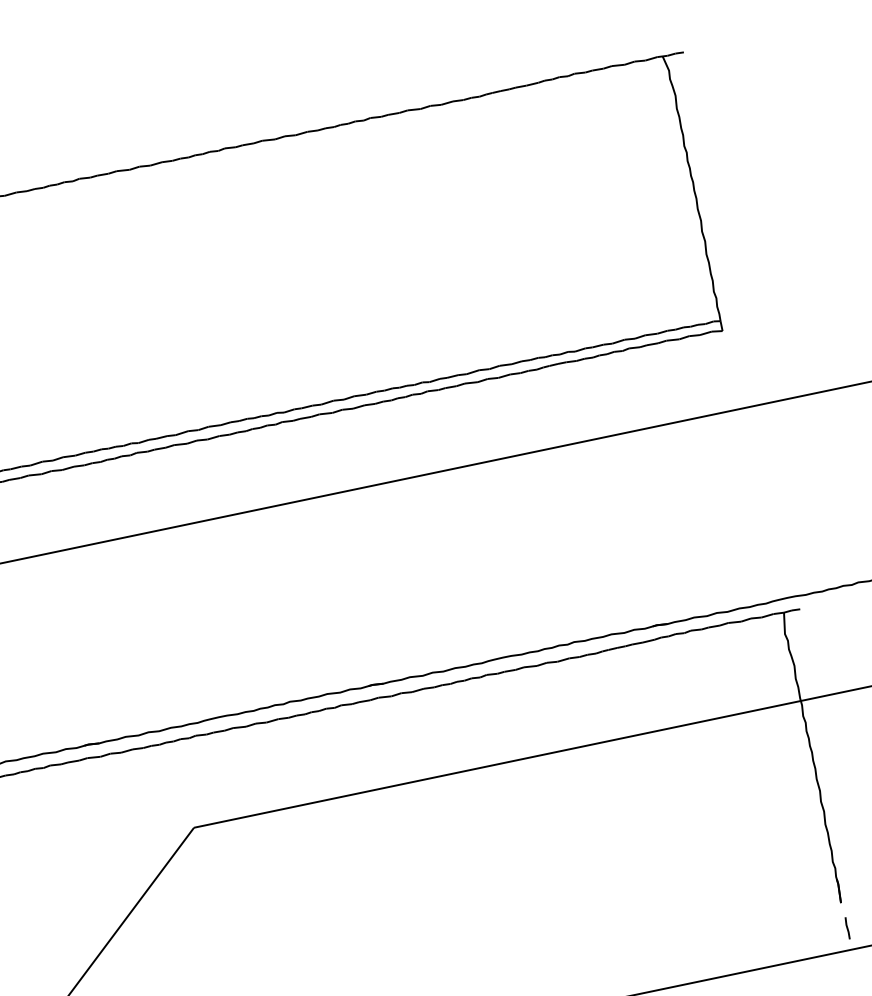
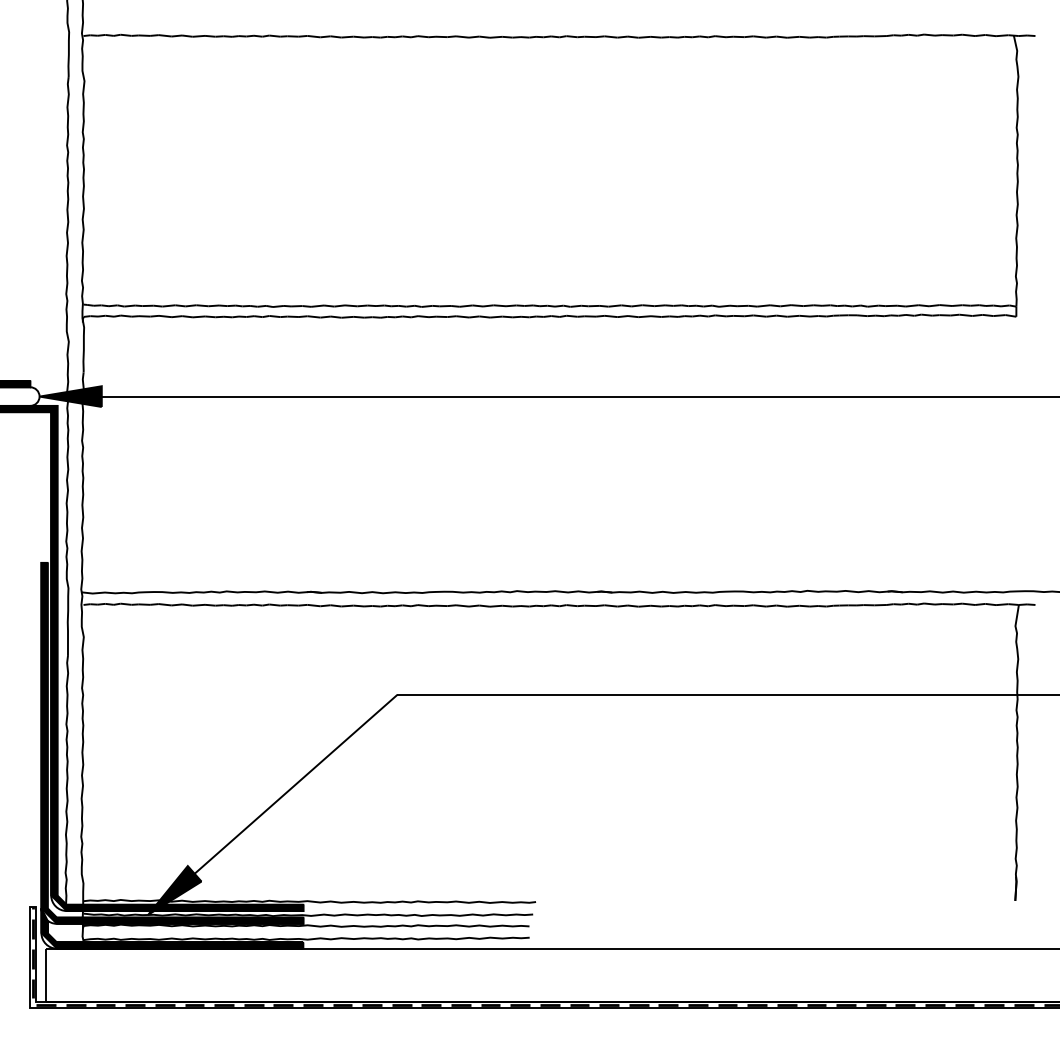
line: (847, 927) -> (1016, 926), removed

